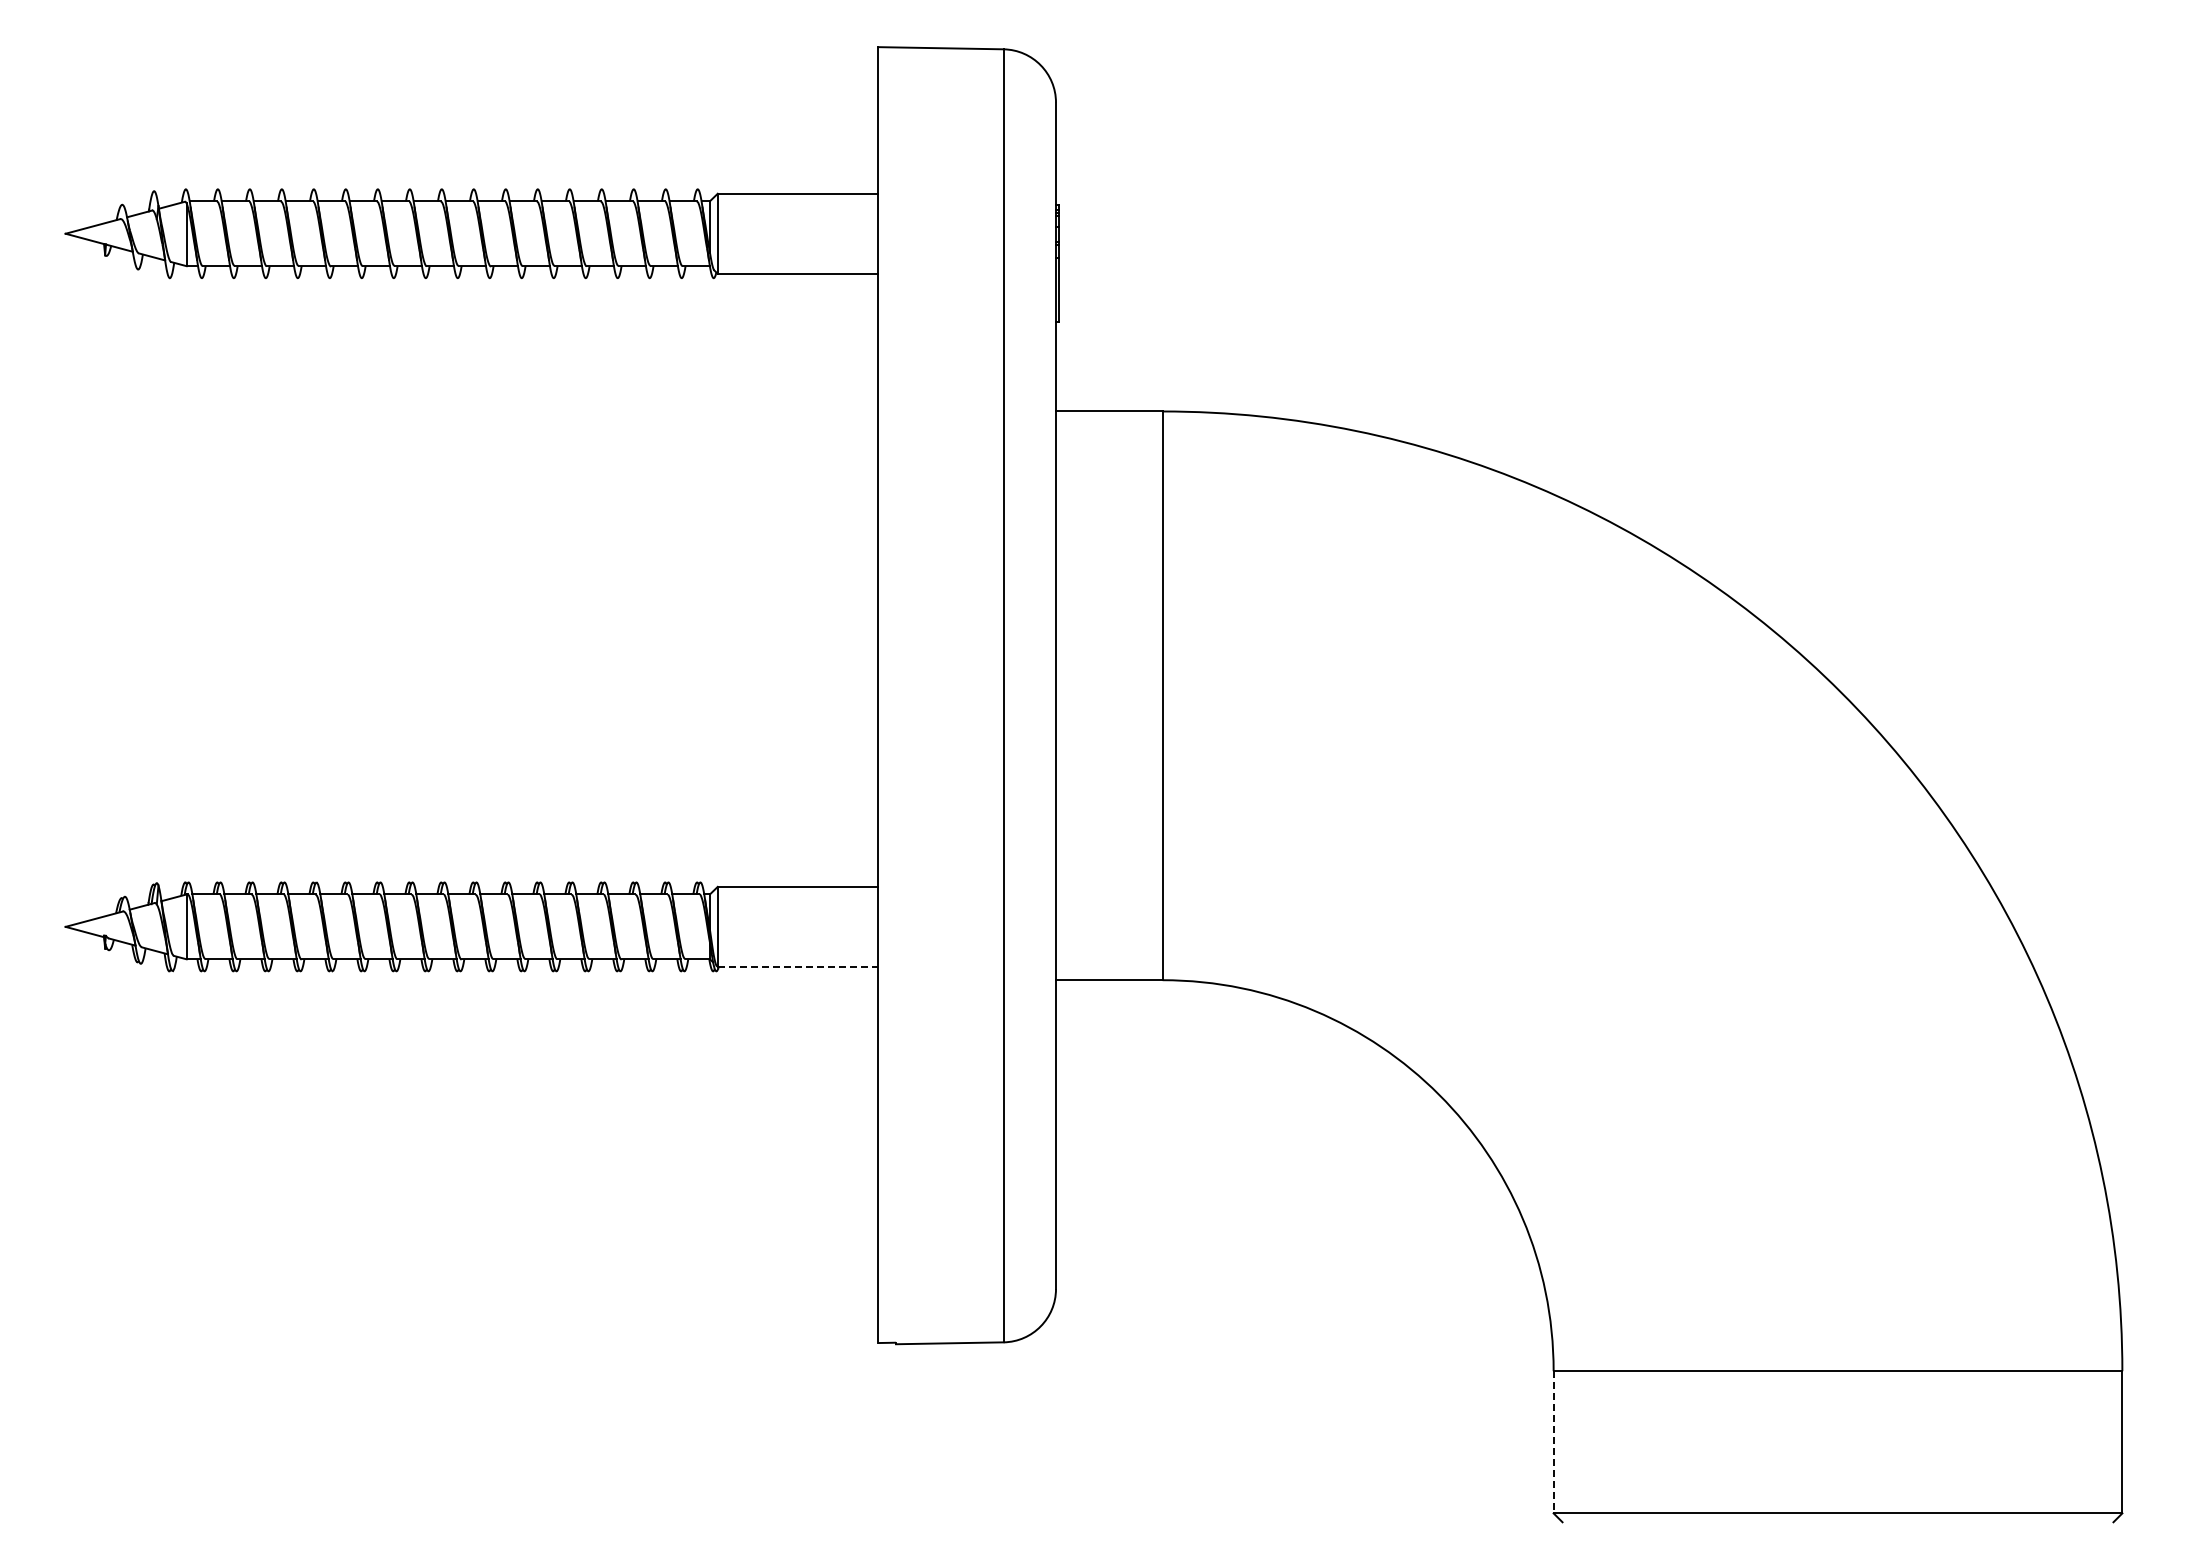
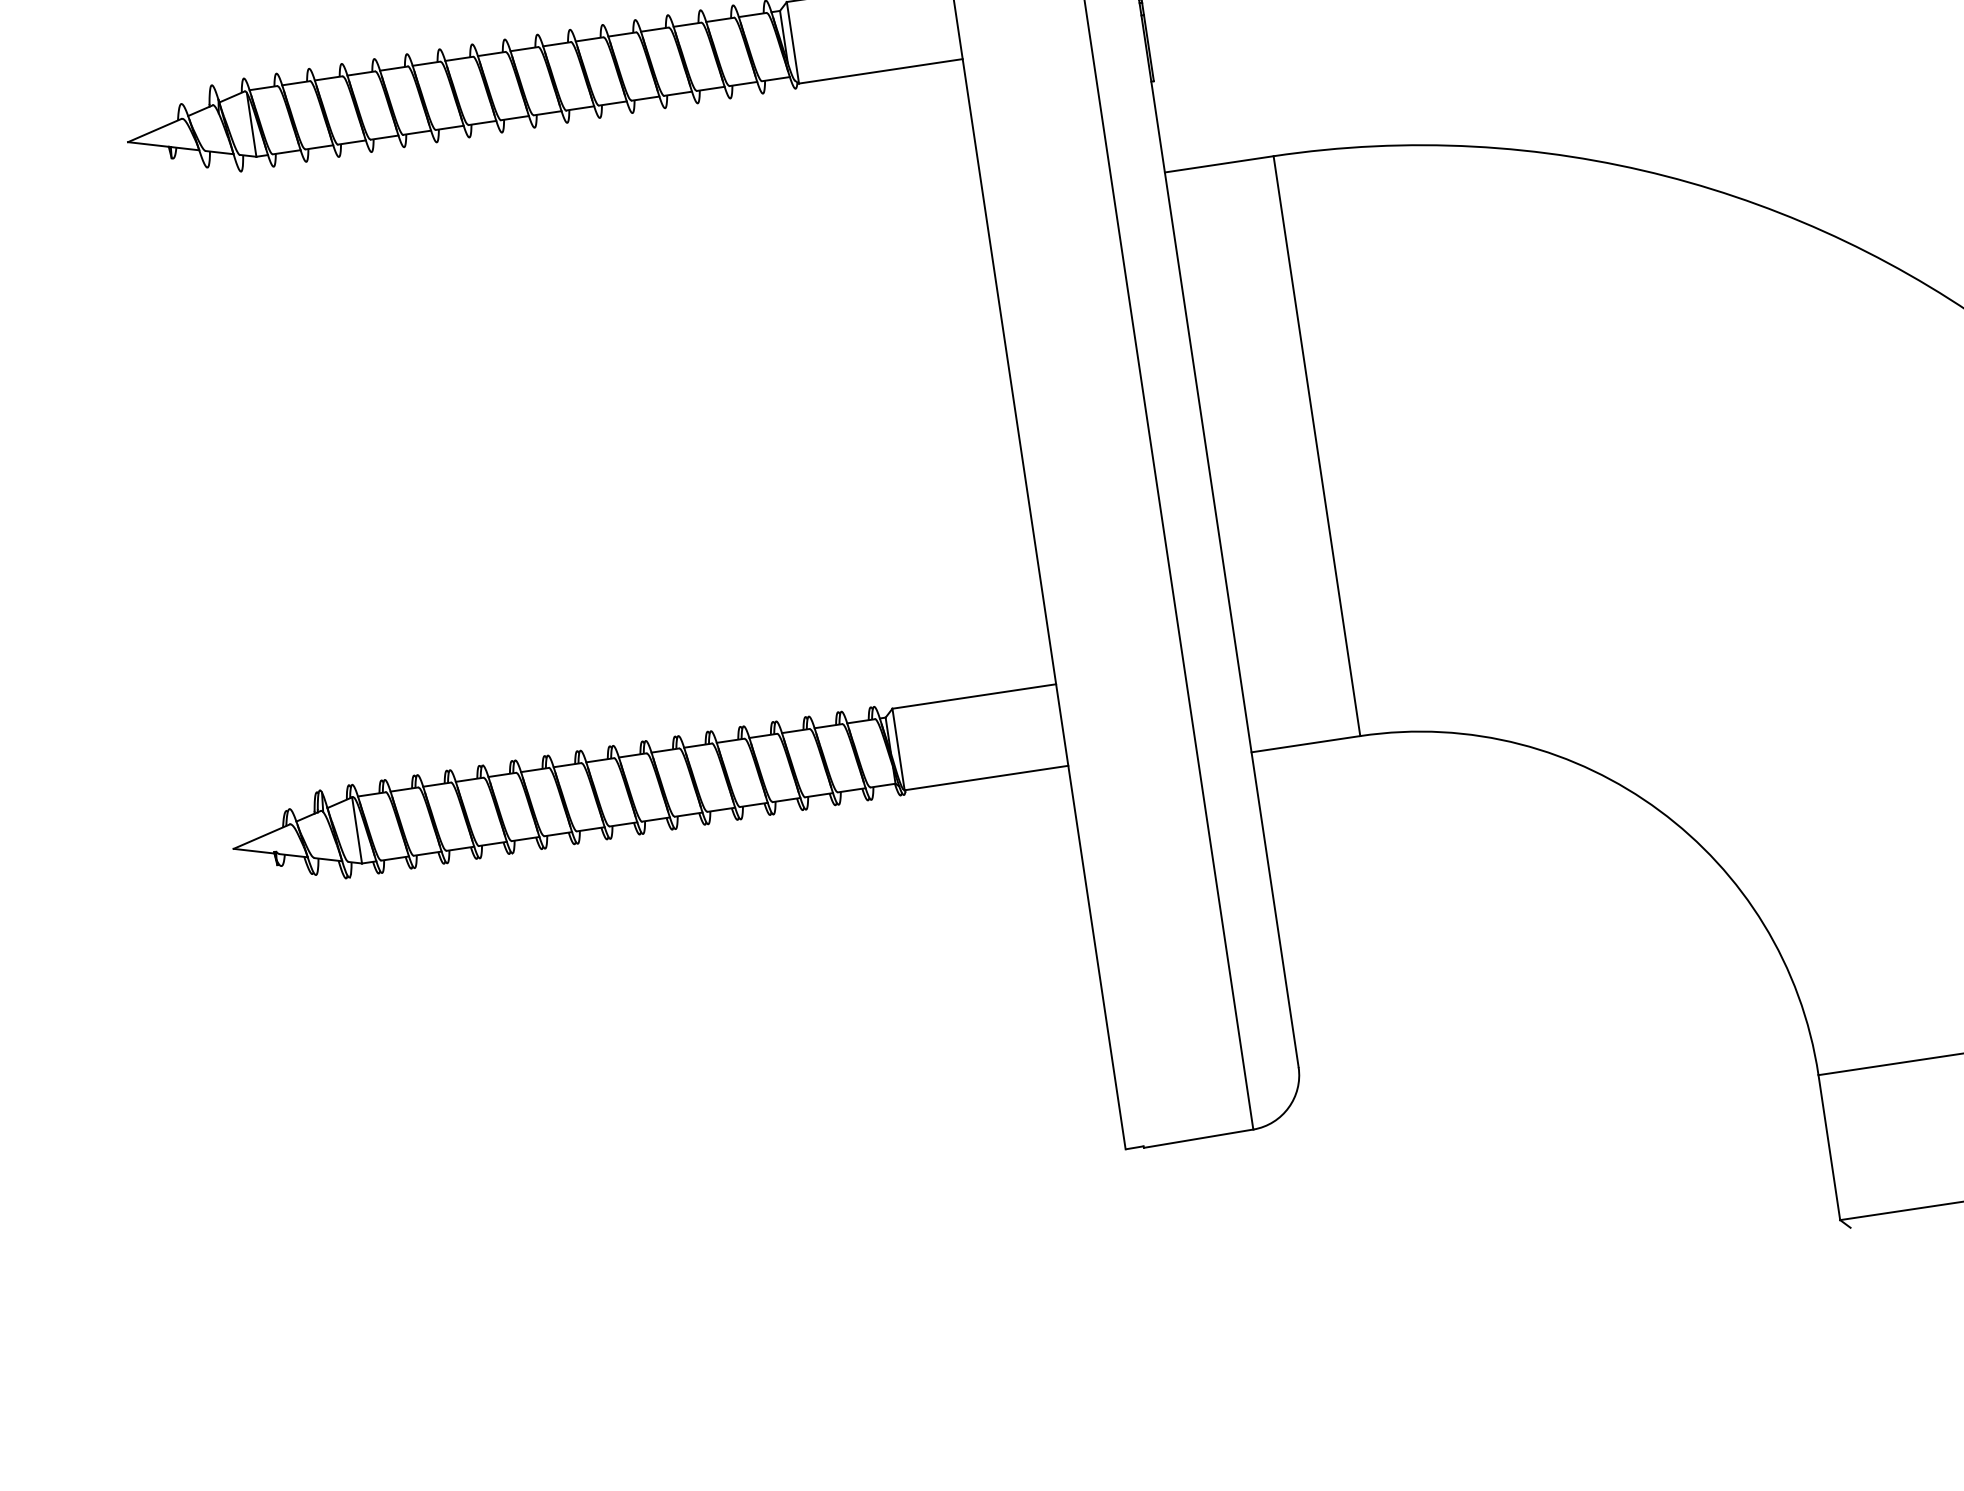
line: (798, 966) -> (986, 777), dashed -> solid
line: (1553, 1442) -> (1829, 1147), dashed -> solid

